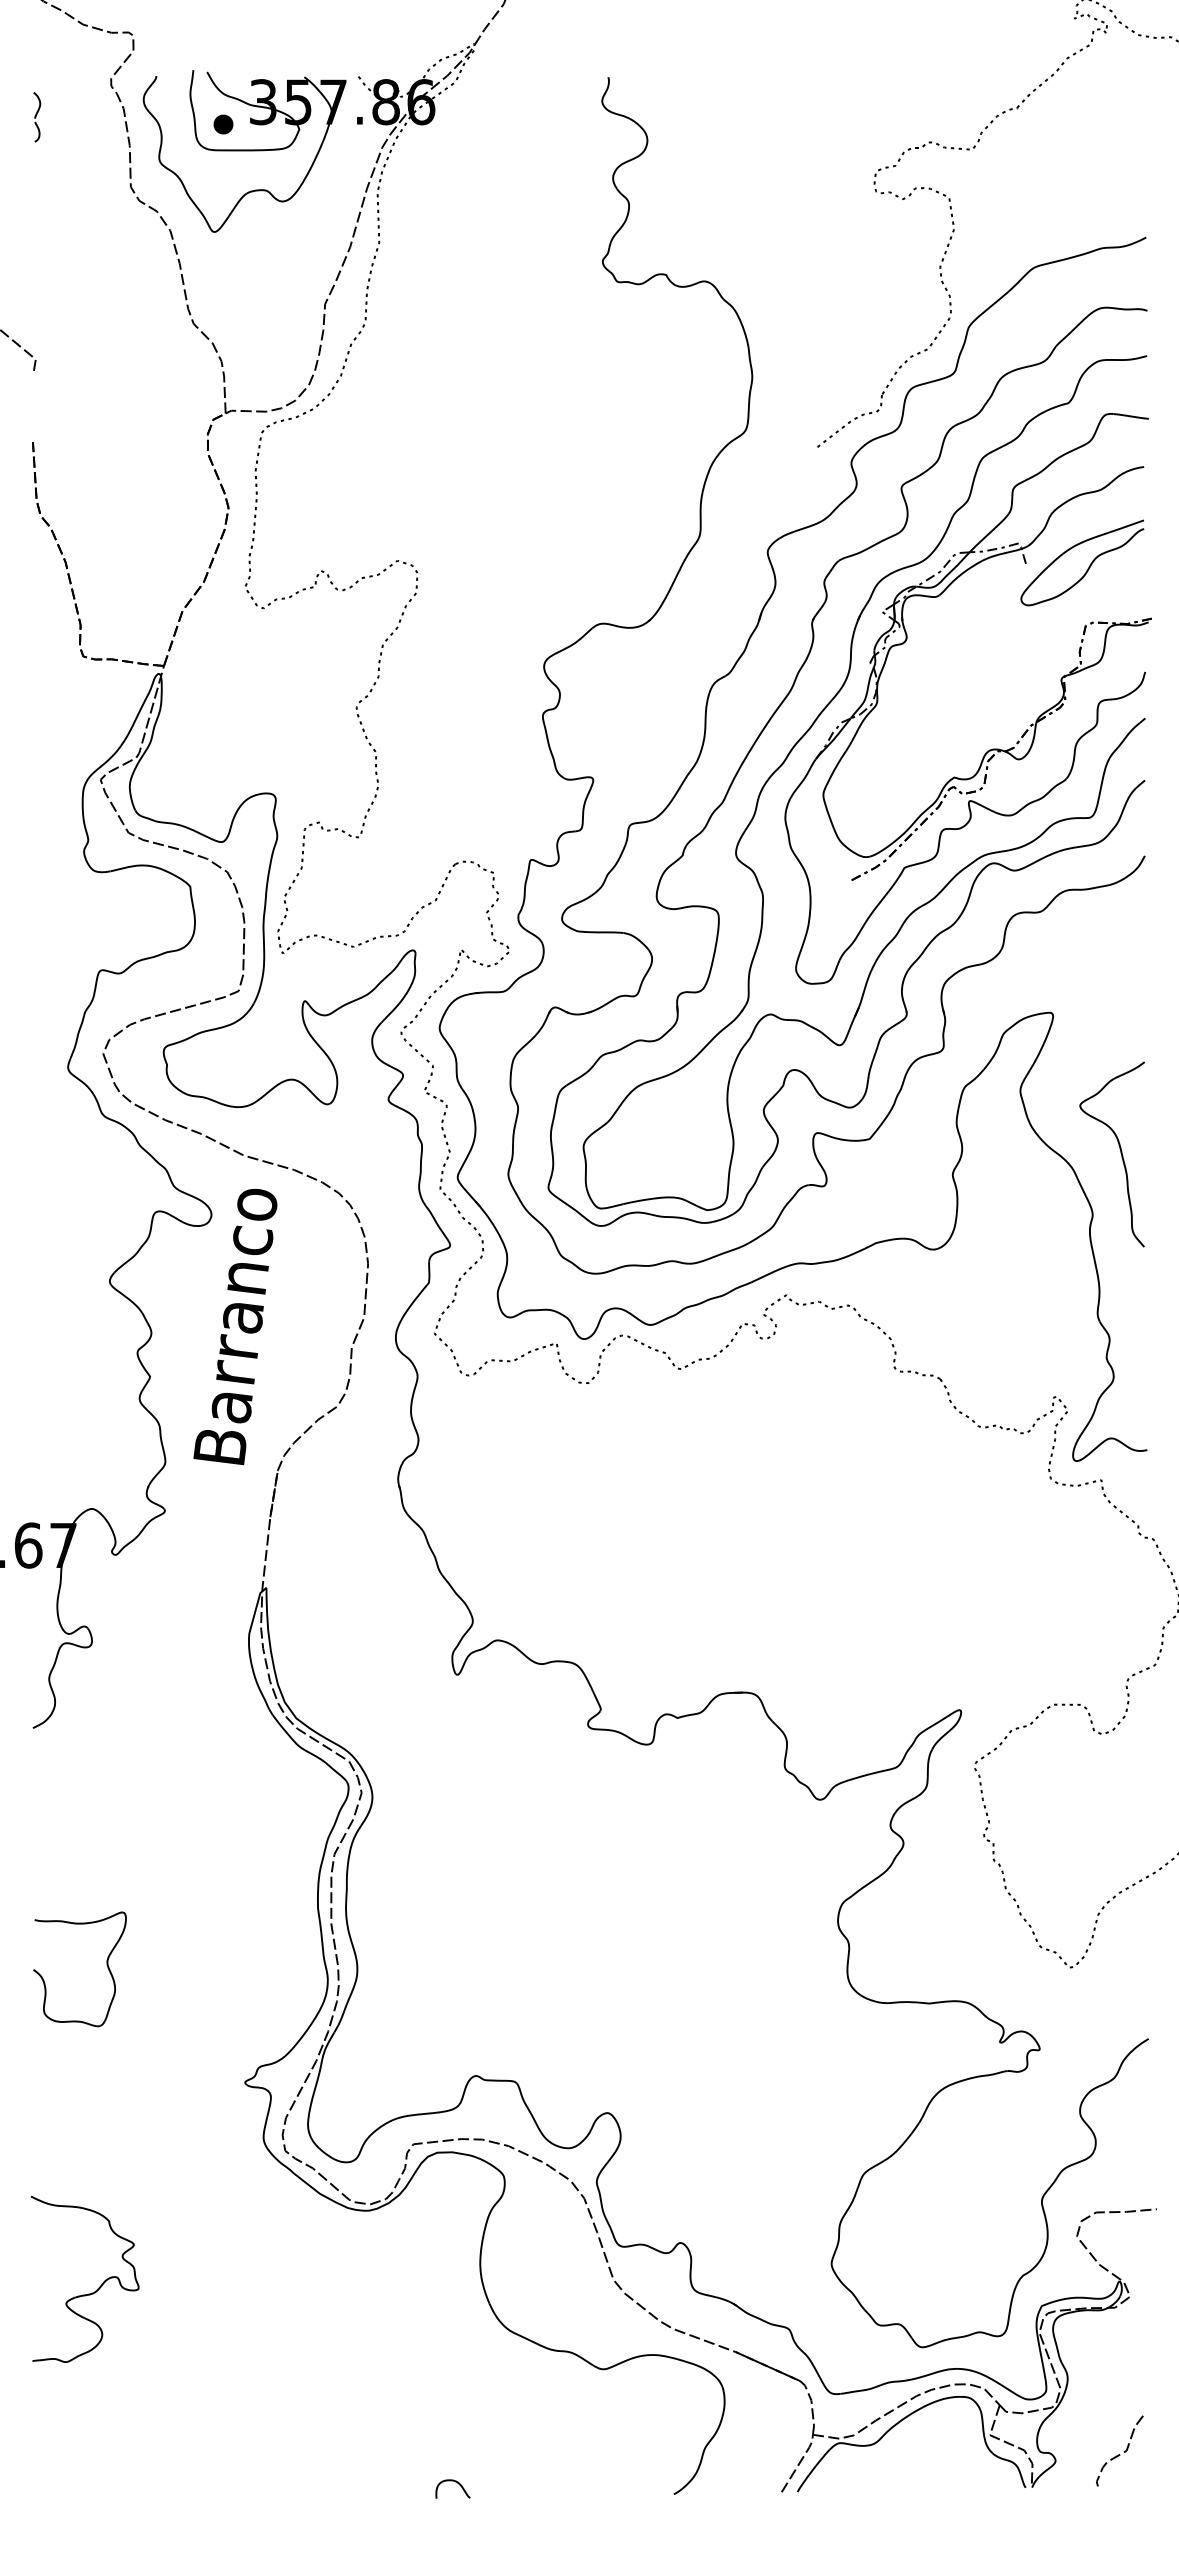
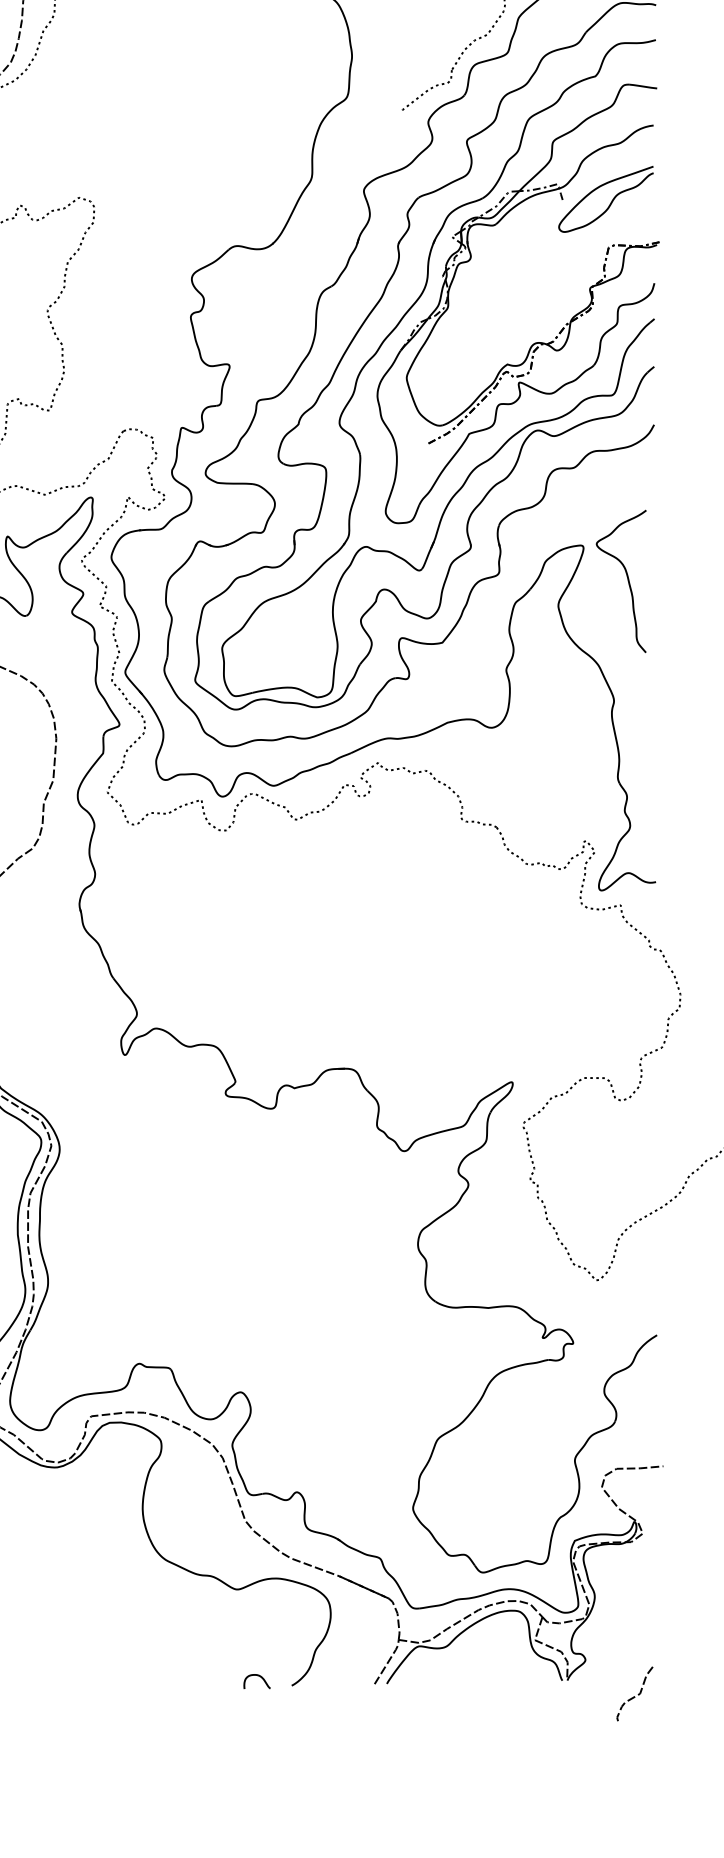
curve: (1120, 1153) -> (627, 580), moved
curve: (1119, 2454) -> (634, 1696), moved
curve: (455, 2482) -> (259, 1676), moved

